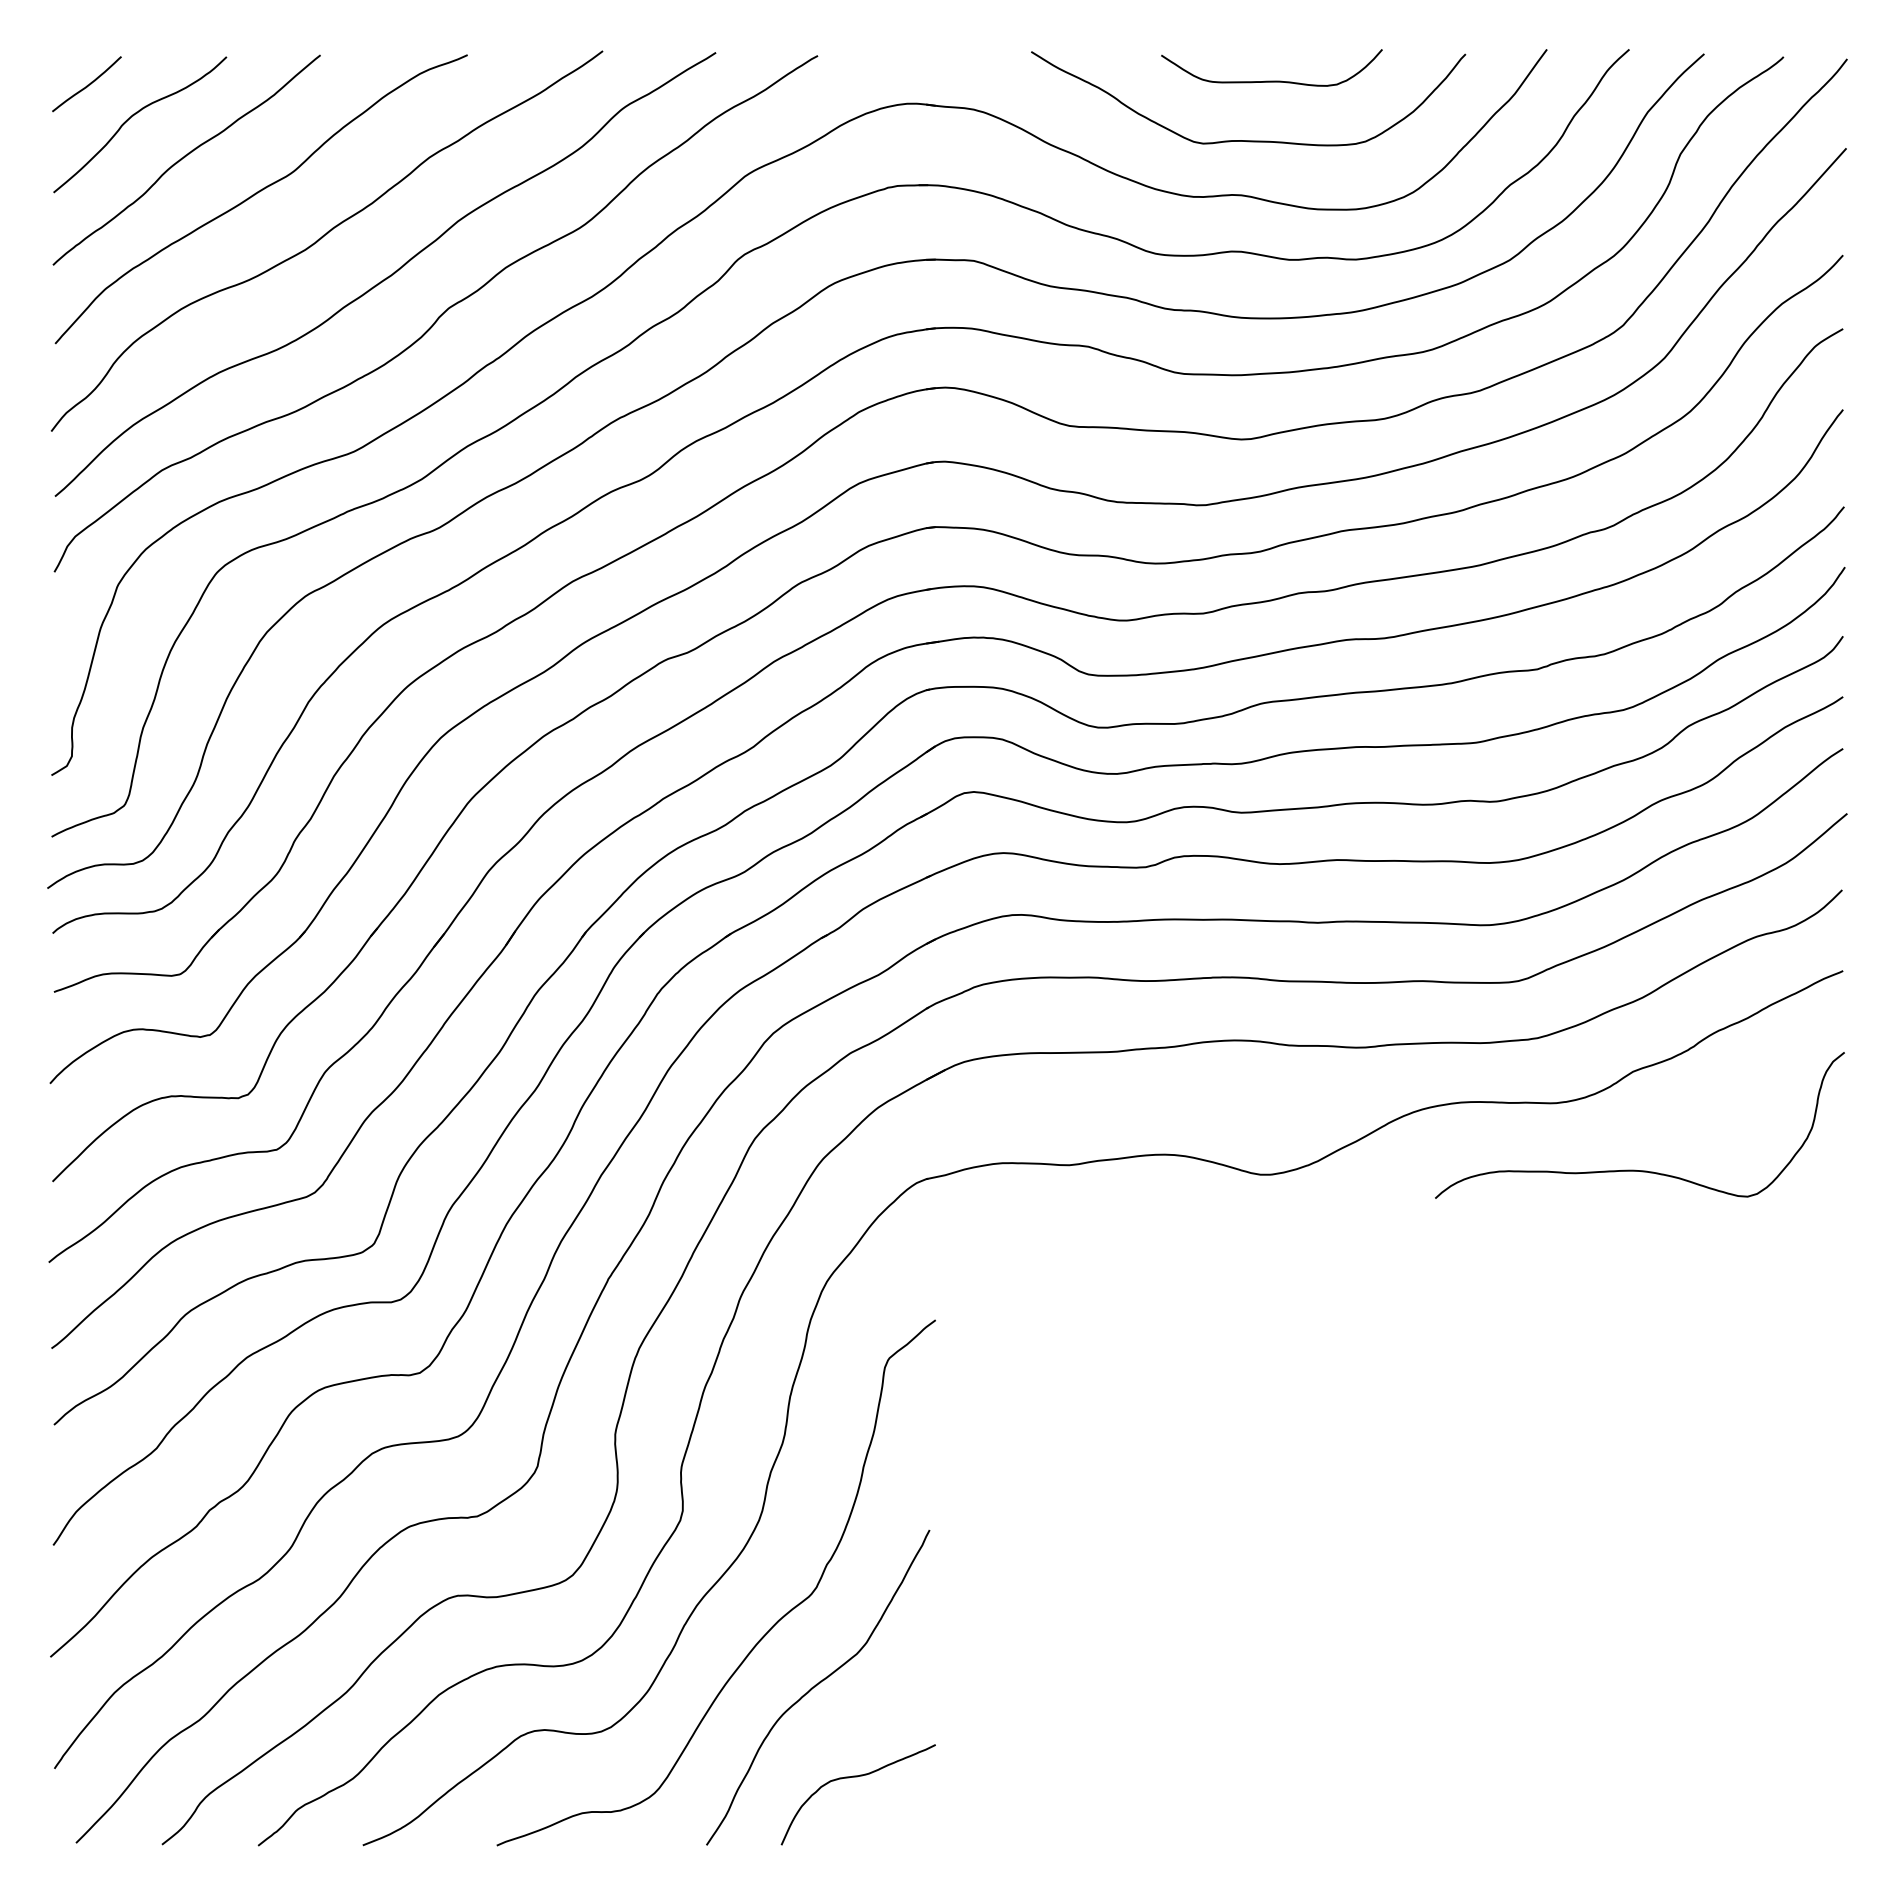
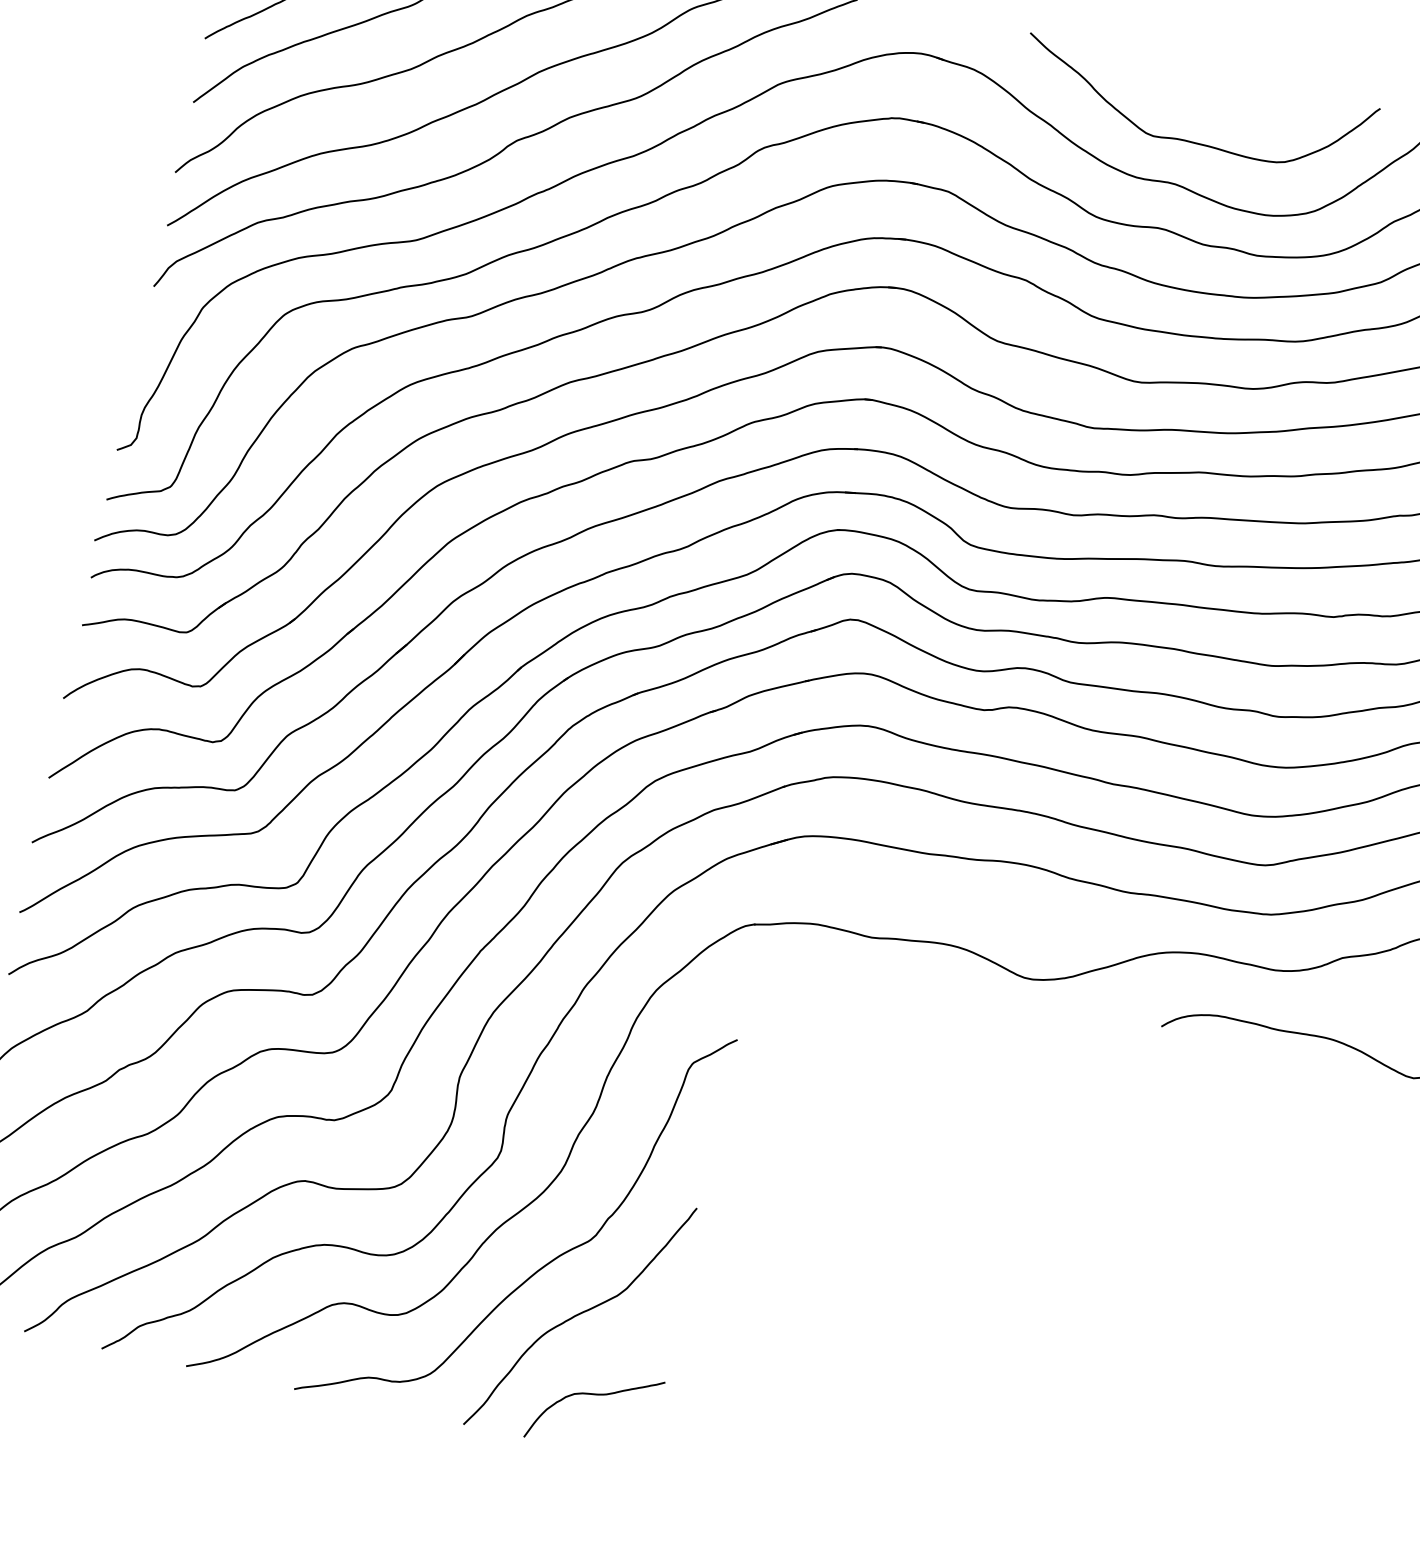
curve: (1271, 80) -> (1219, 96), removed

